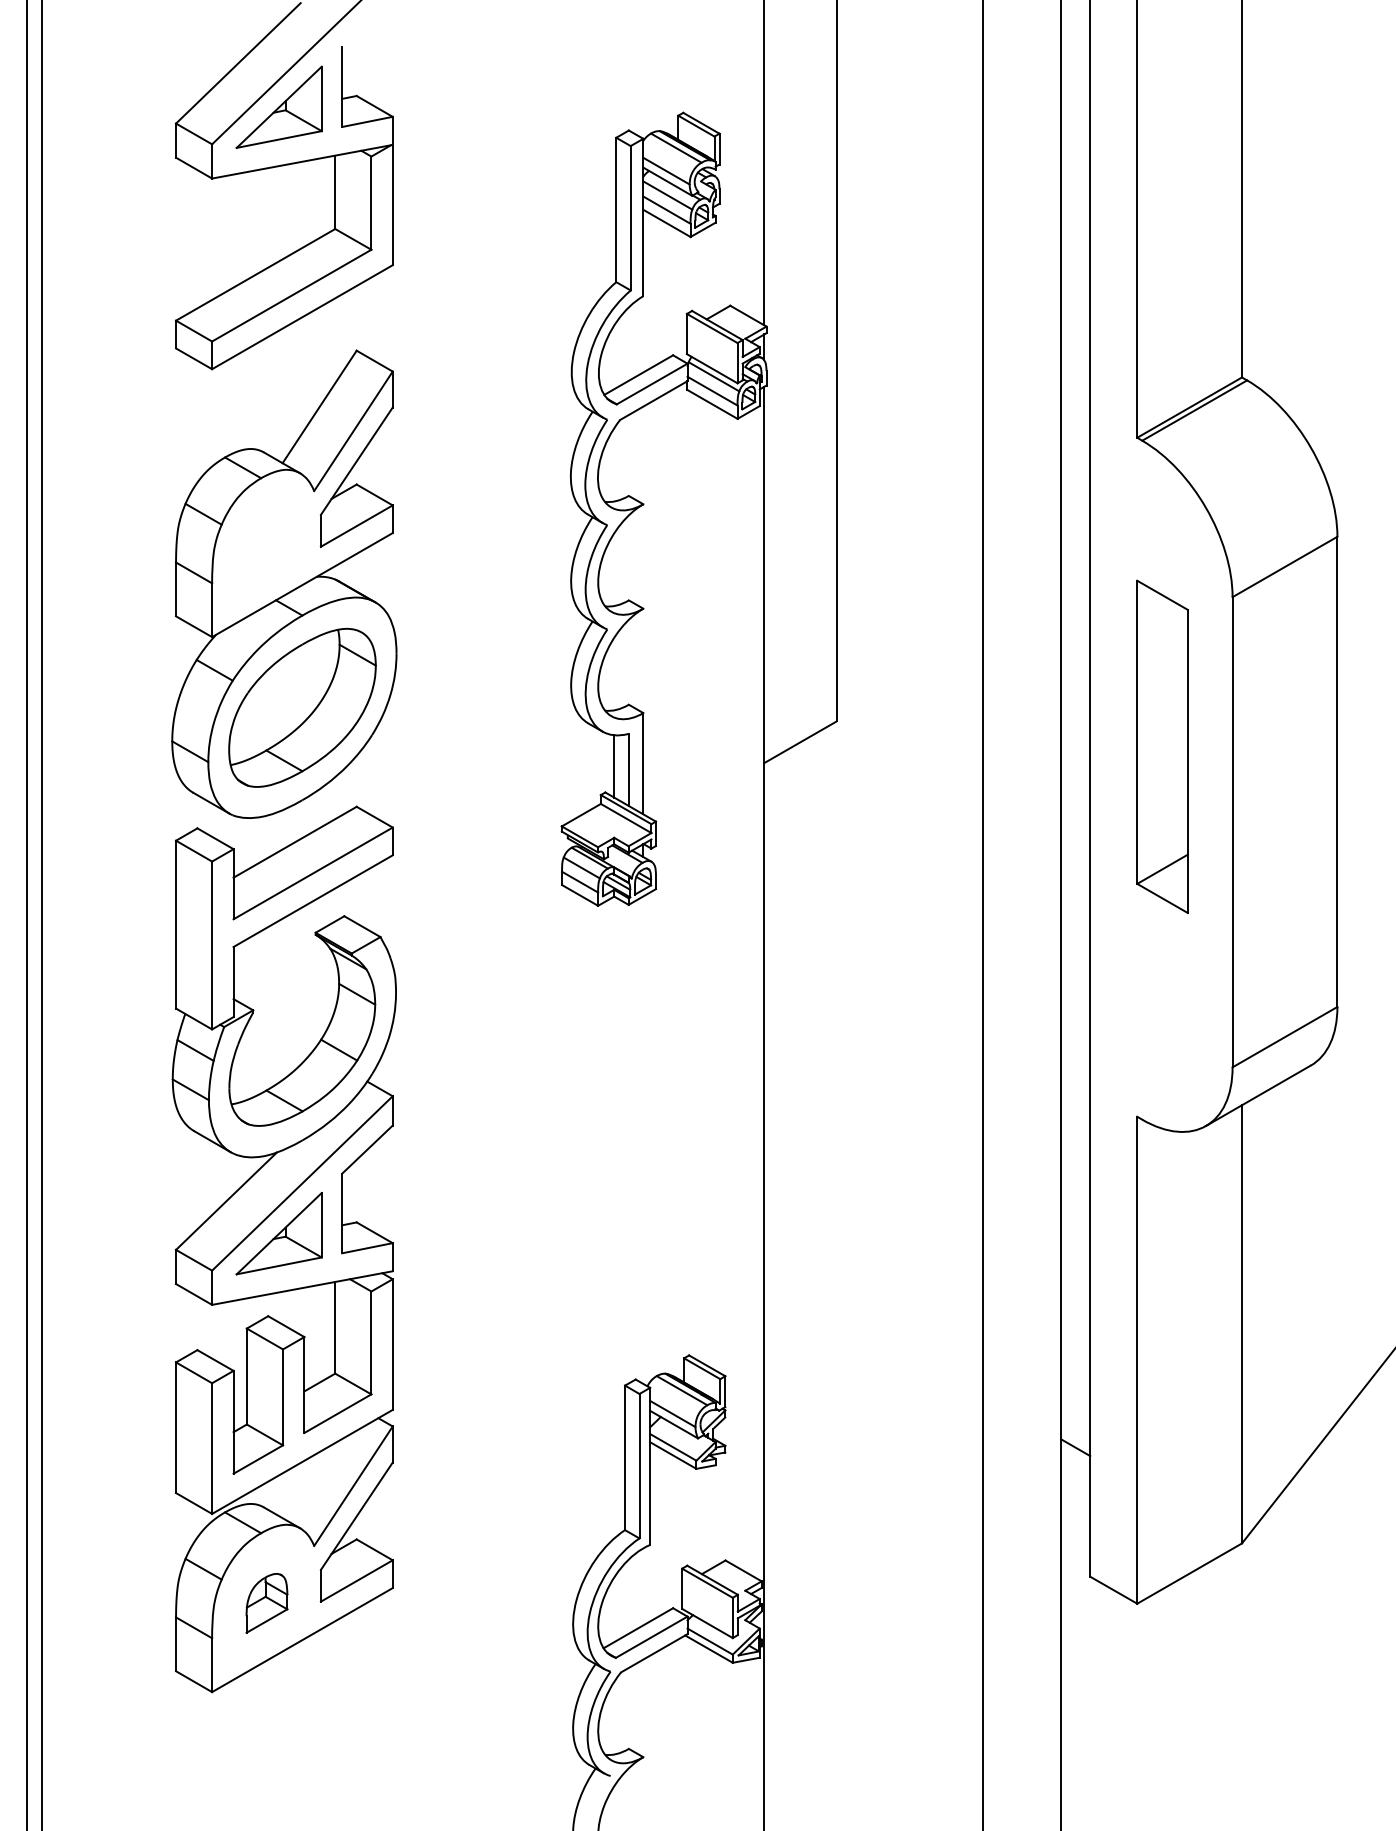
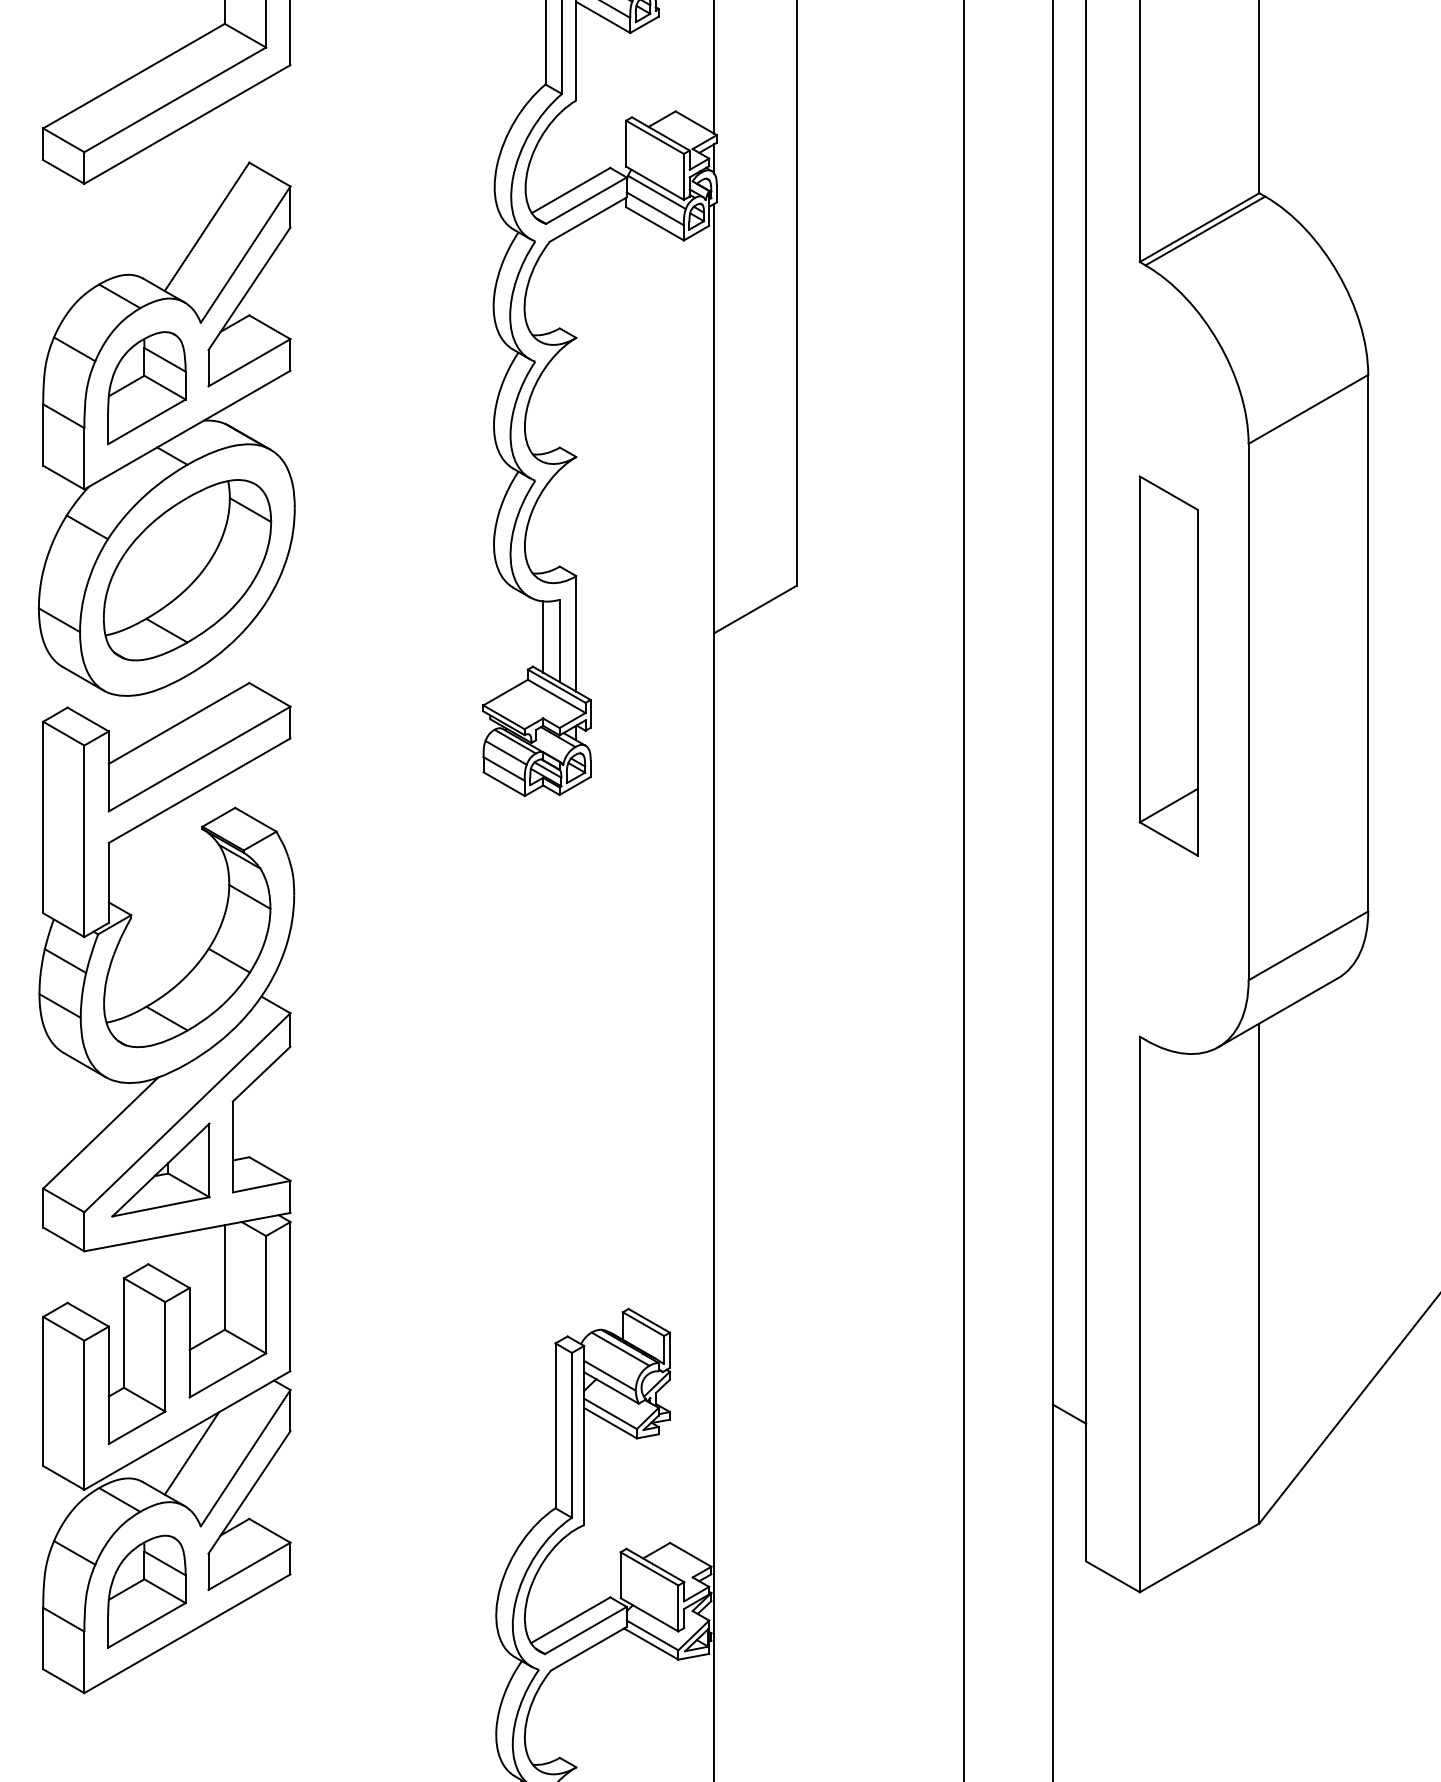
part: (266, 548) -> (146, 388), added
part: (1162, 746) -> (1168, 665), moved
line: (306, 1481) -> (192, 1452), added
part: (266, 1603) -> (146, 1592), size x1.67

